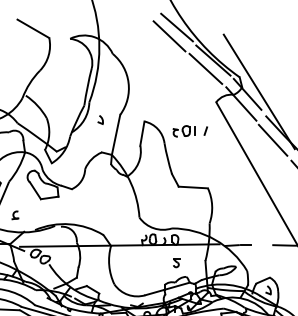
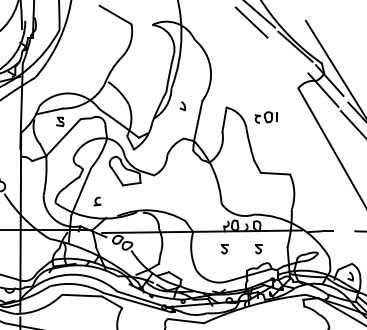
line: (205, 69) -> (287, 55), removed
line: (205, 130) -> (287, 116), removed
part: (142, 263) -> (224, 249), added

